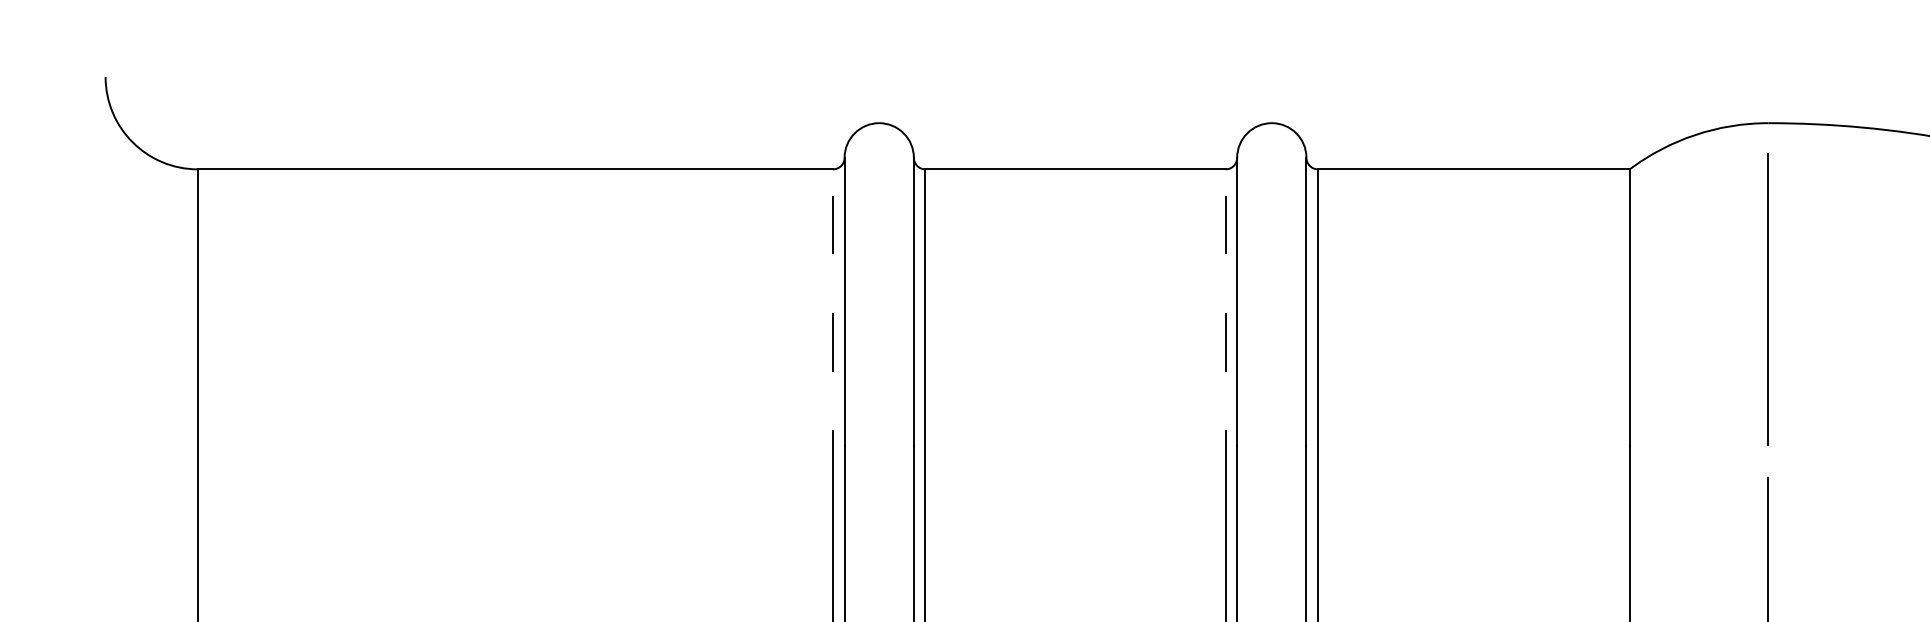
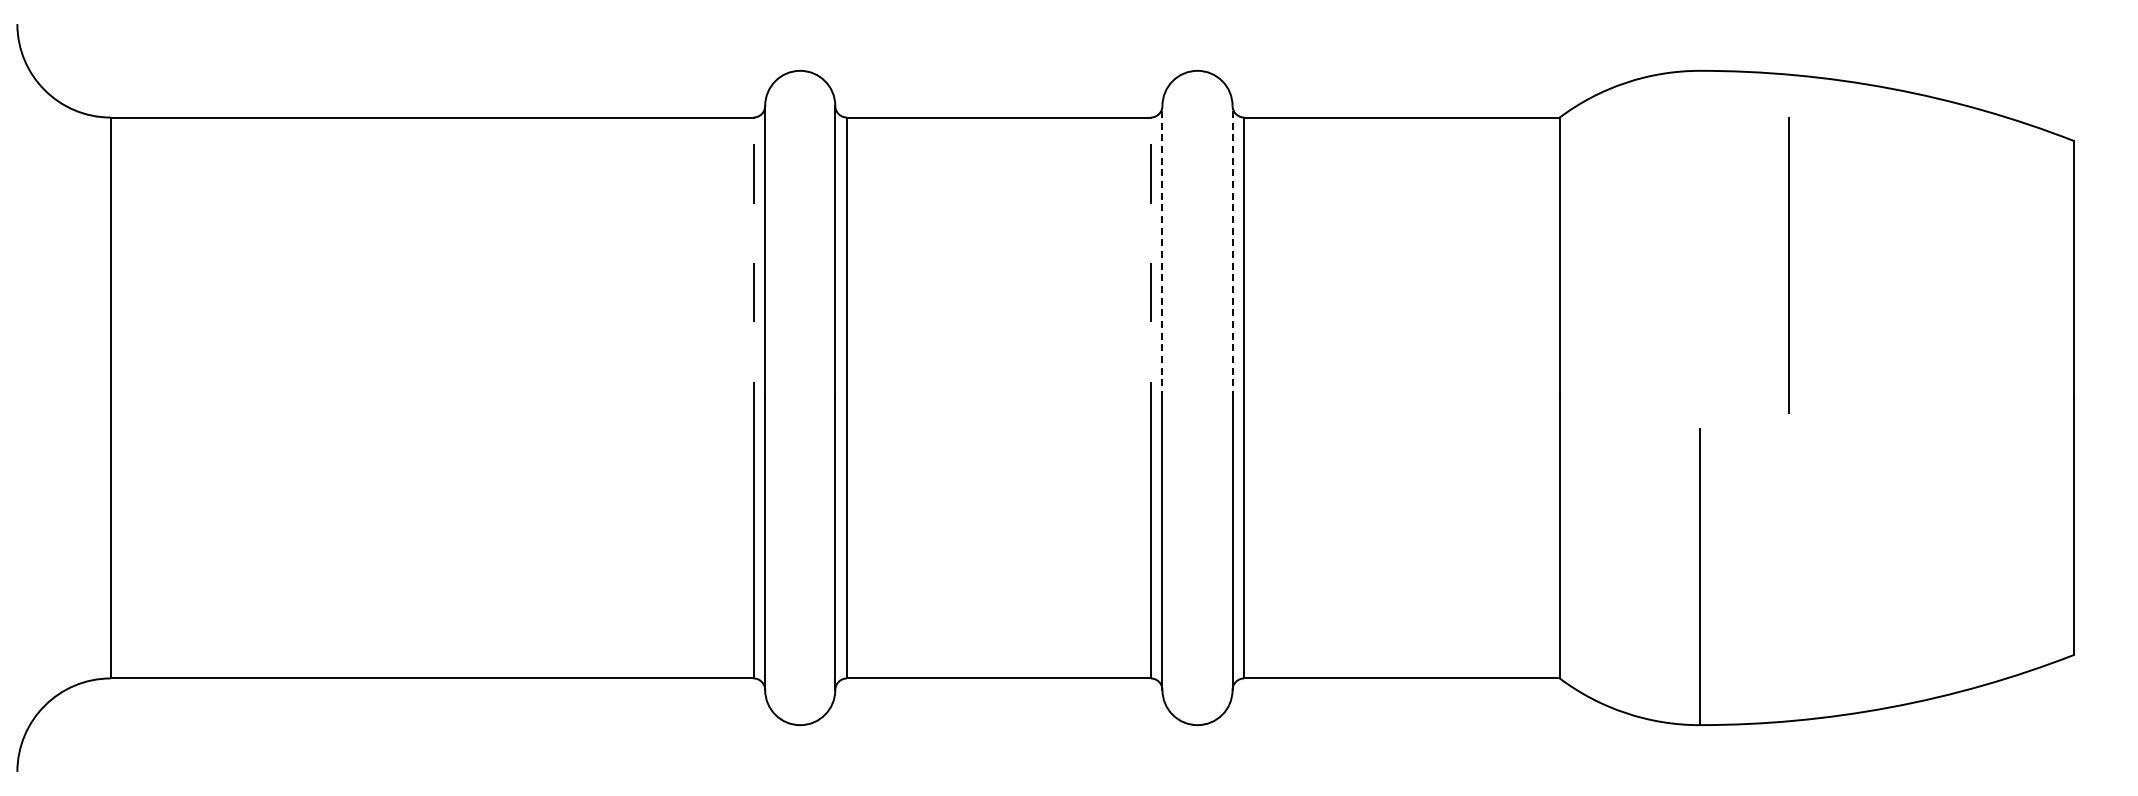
line: (1767, 299) -> (1788, 265), moved
line: (1237, 301) -> (1162, 251), solid -> dashed
line: (1306, 301) -> (1232, 251), solid -> dashed

